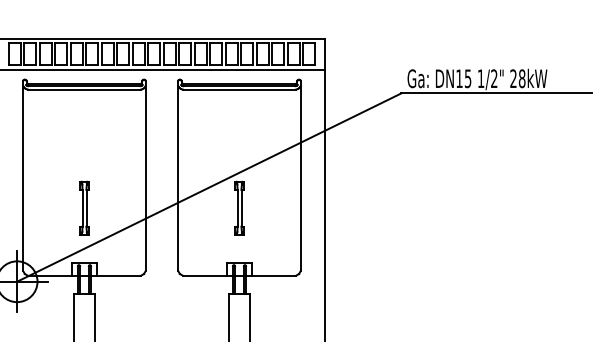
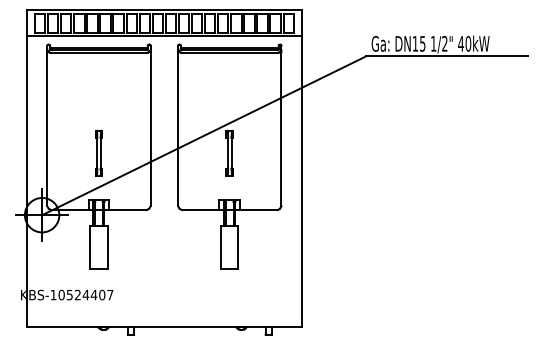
text: (517, 78) -> (464, 43), 28kW -> 40kW

